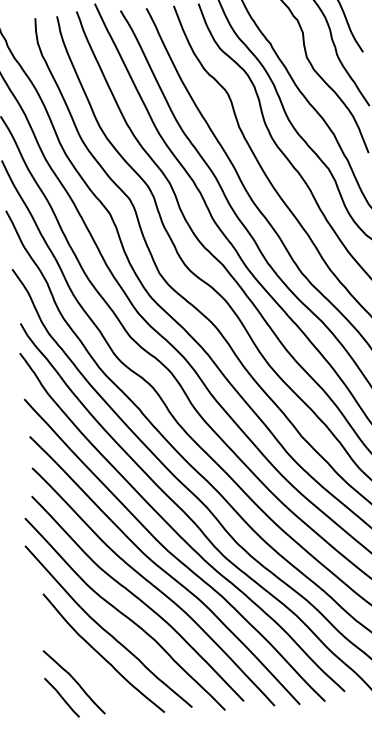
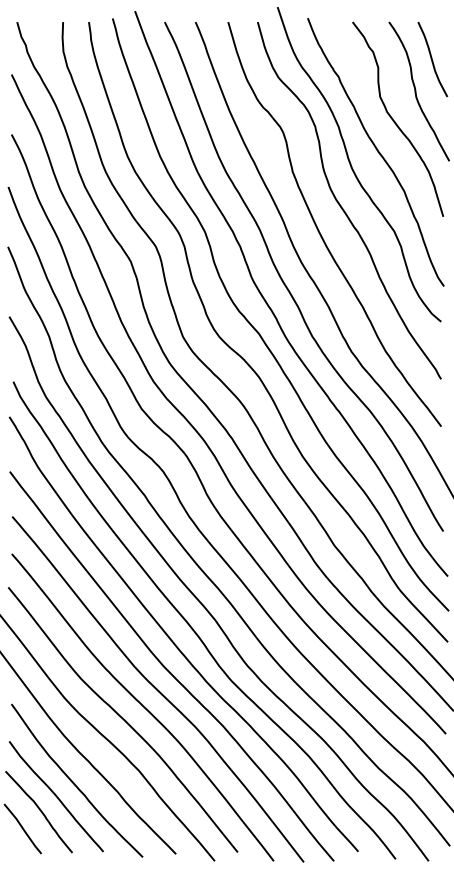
curve: (87, 667) -> (56, 796), added

